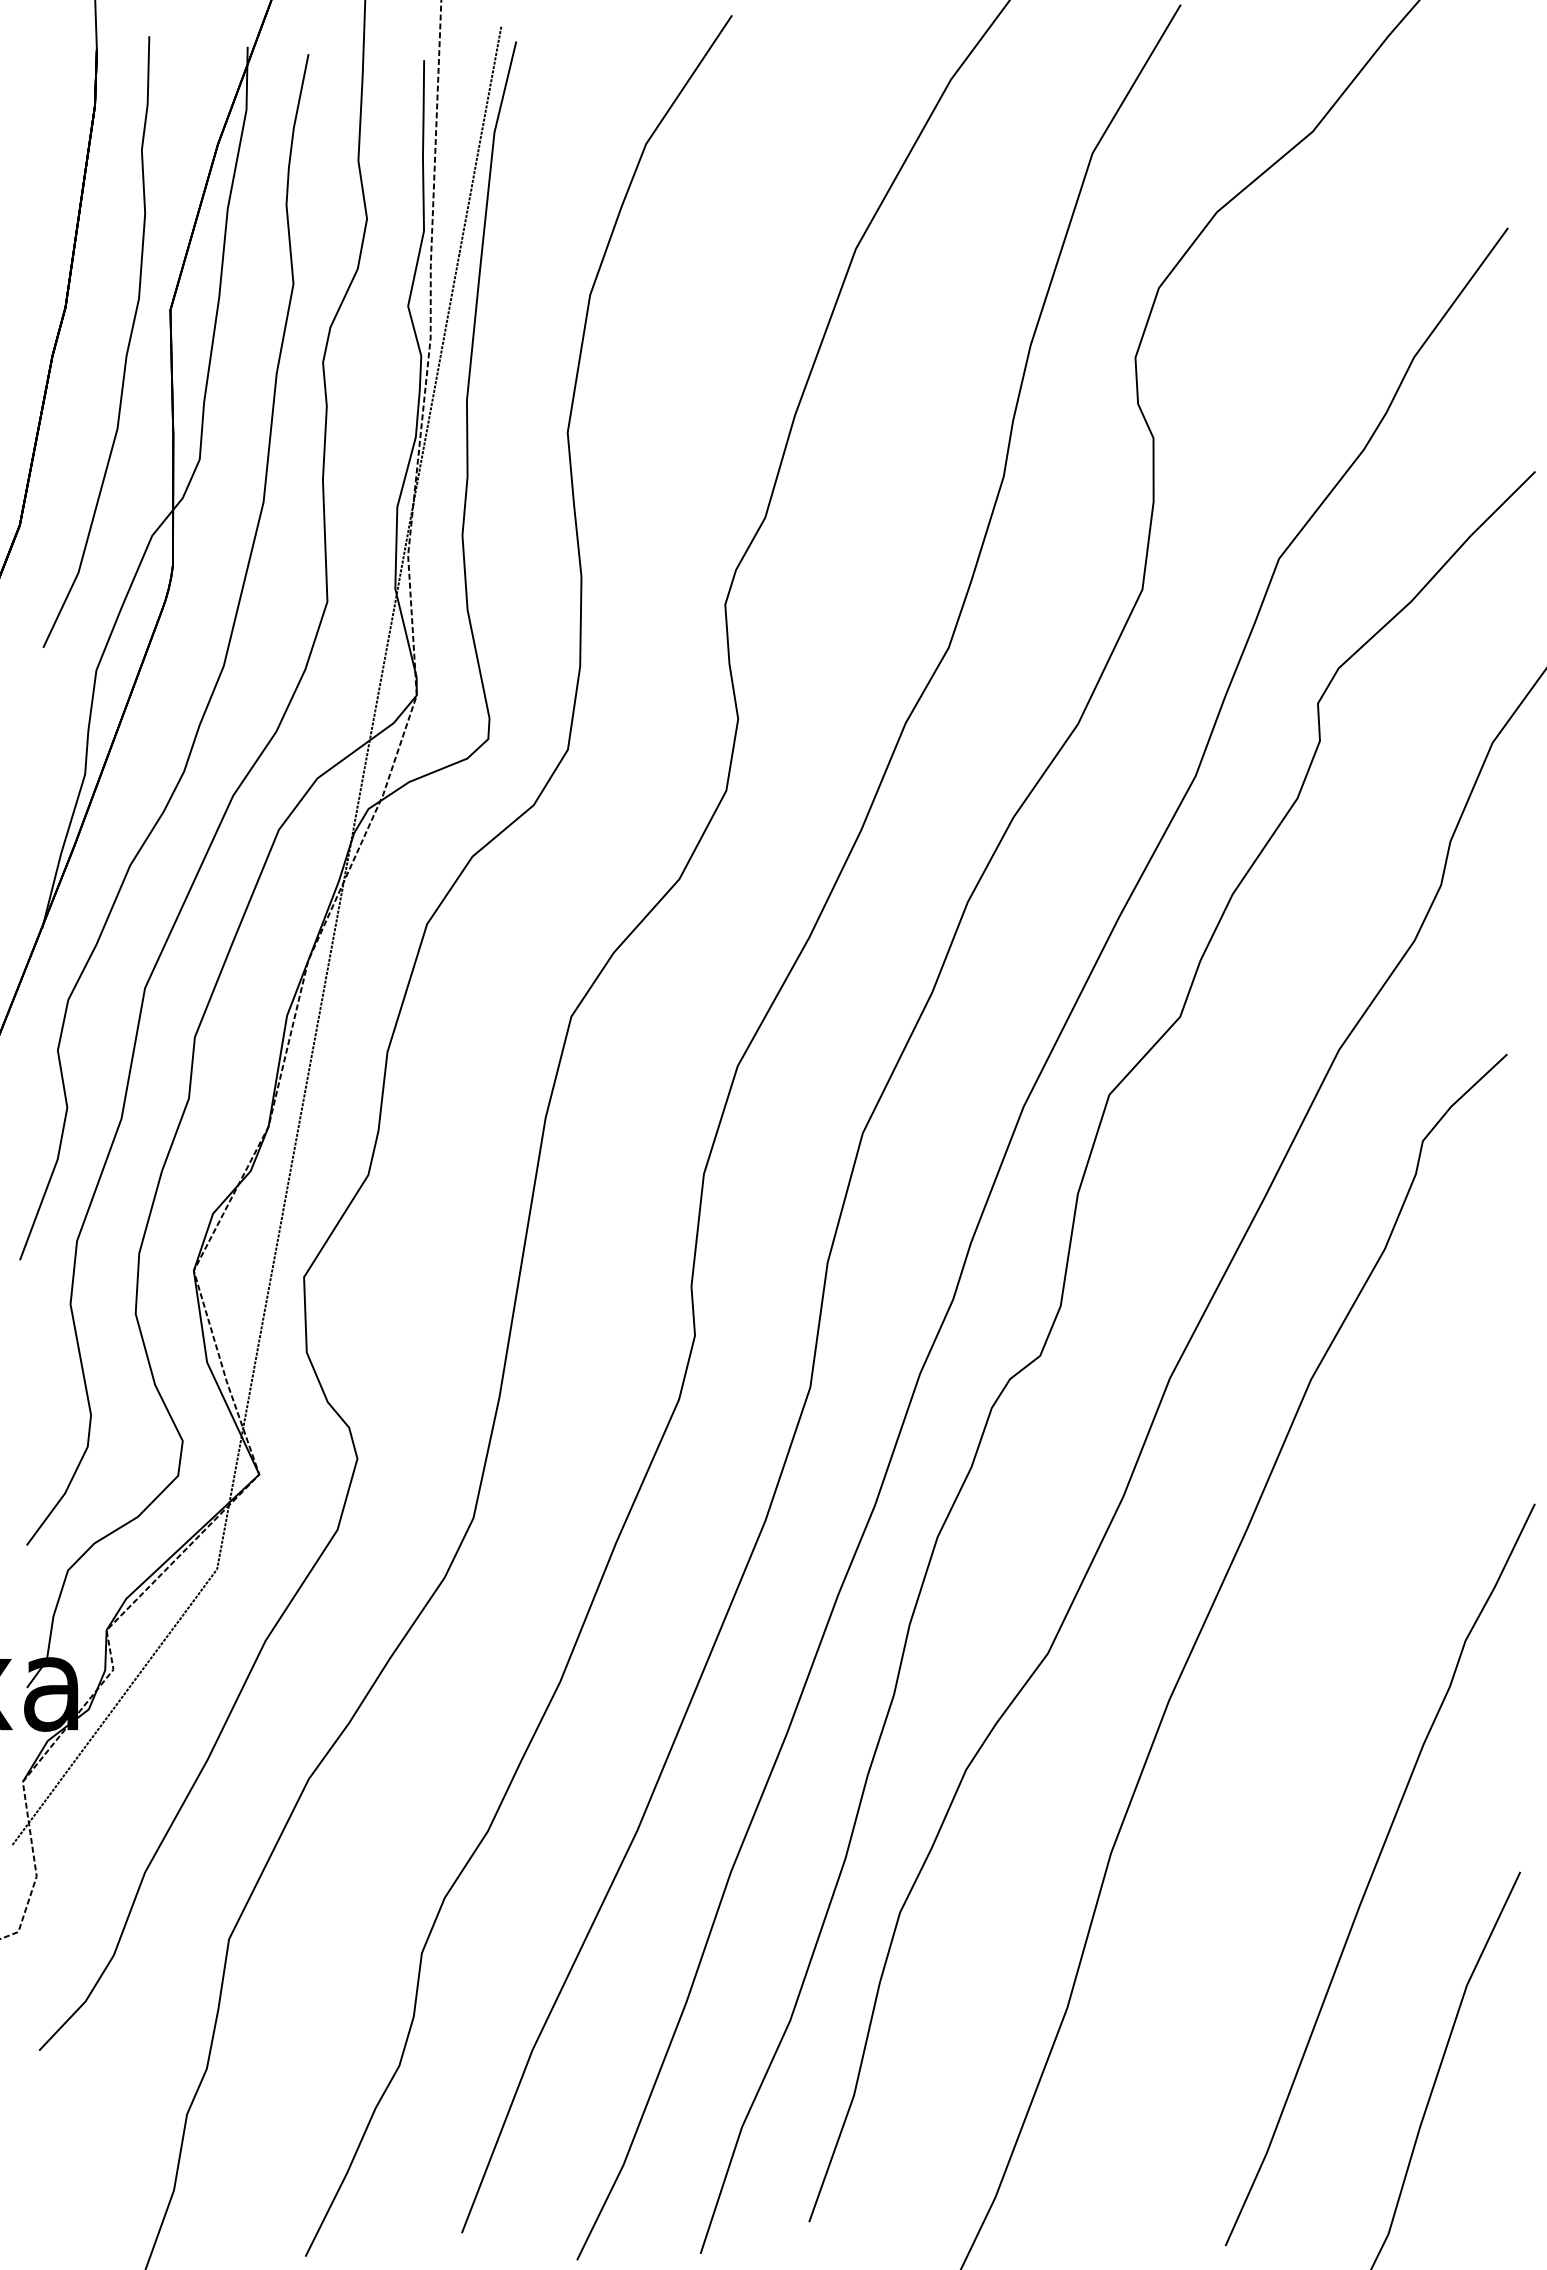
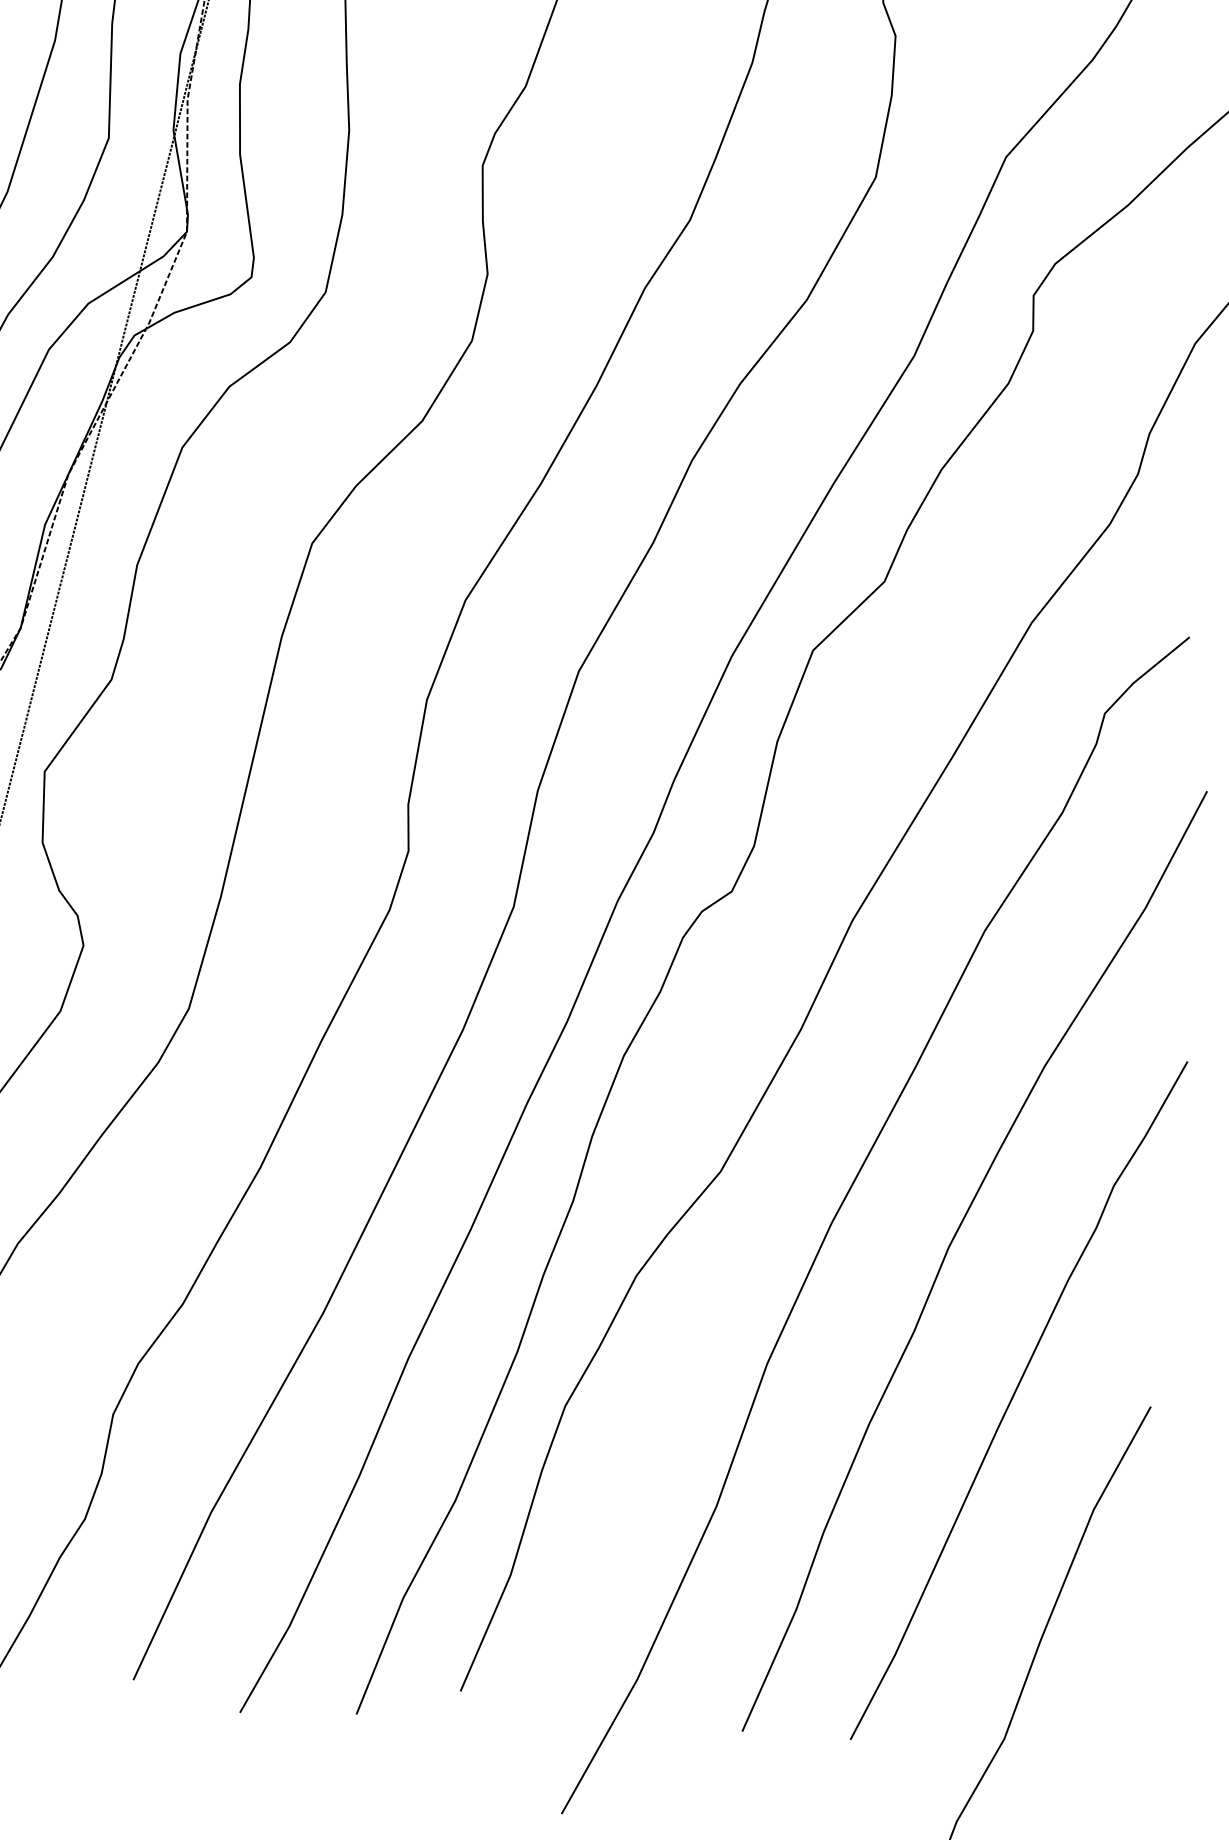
curve: (1296, 1717) -> (950, 1247), added

